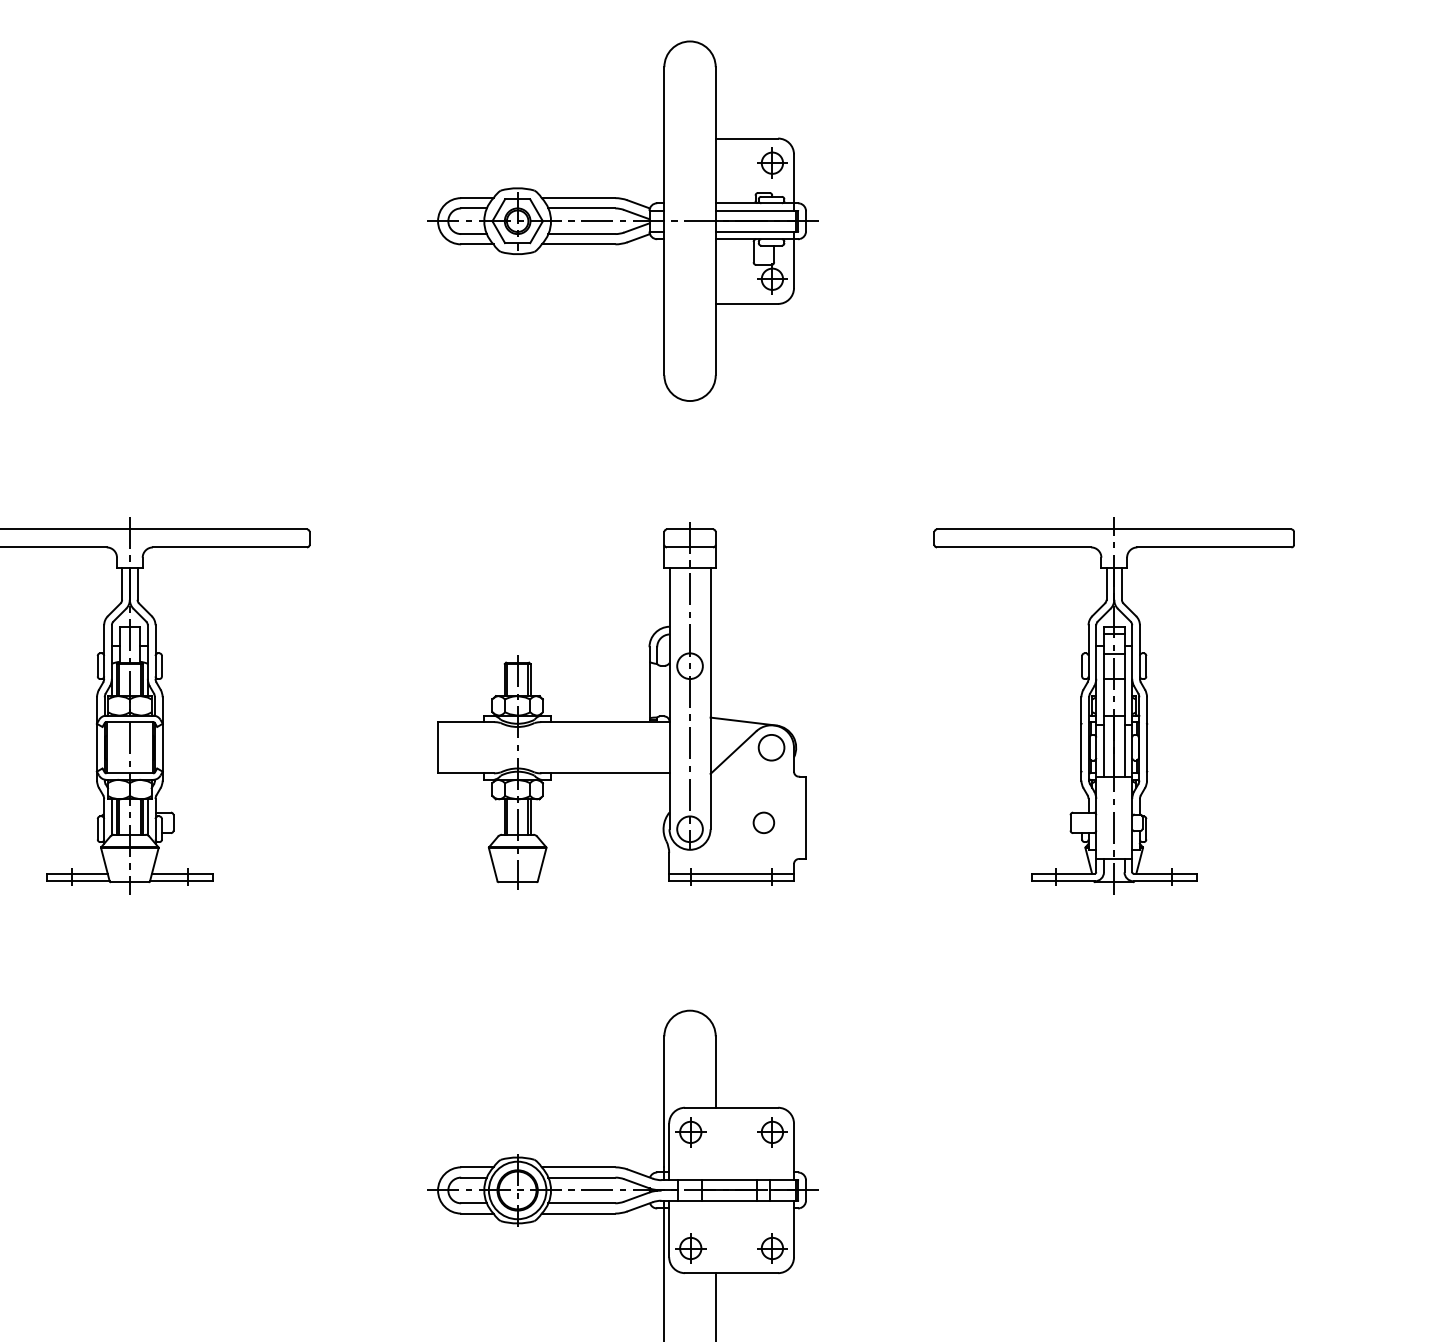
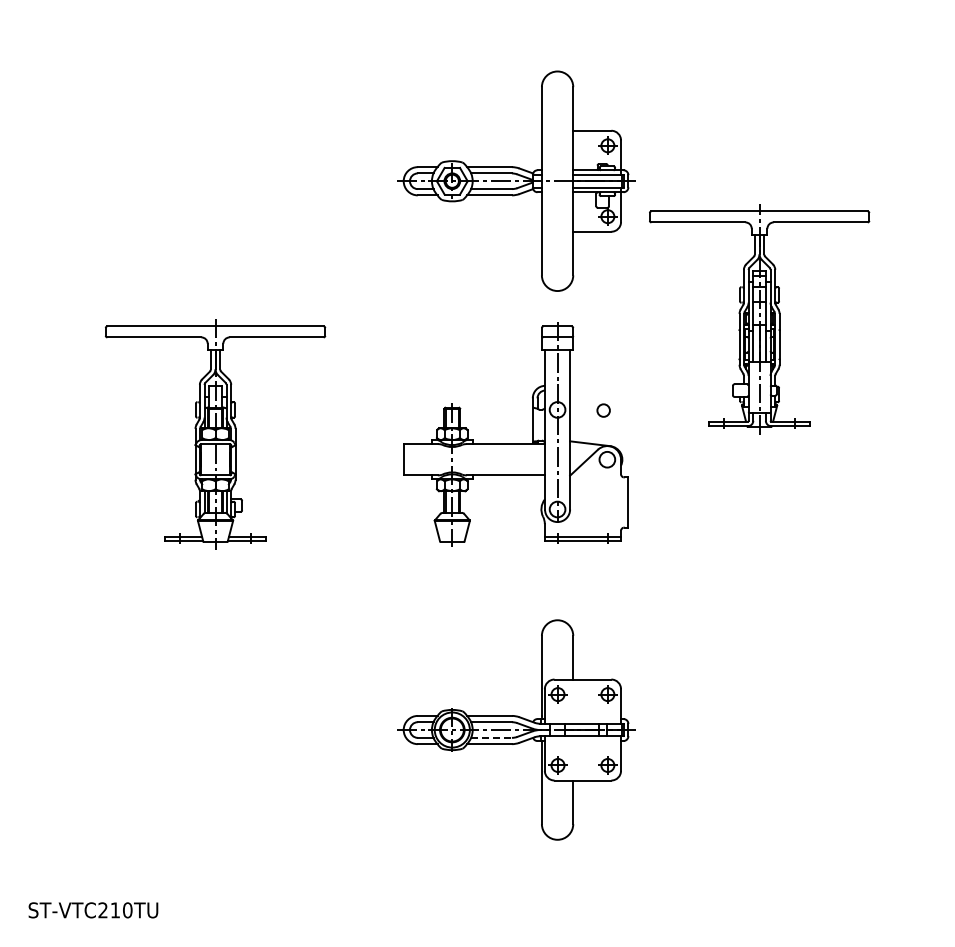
part: (622, 219) -> (516, 180), moved
part: (1114, 706) -> (759, 319), moved
circle: (763, 822) -> (603, 410), moved
line: (583, 1202) -> (492, 737), solid -> dashed

